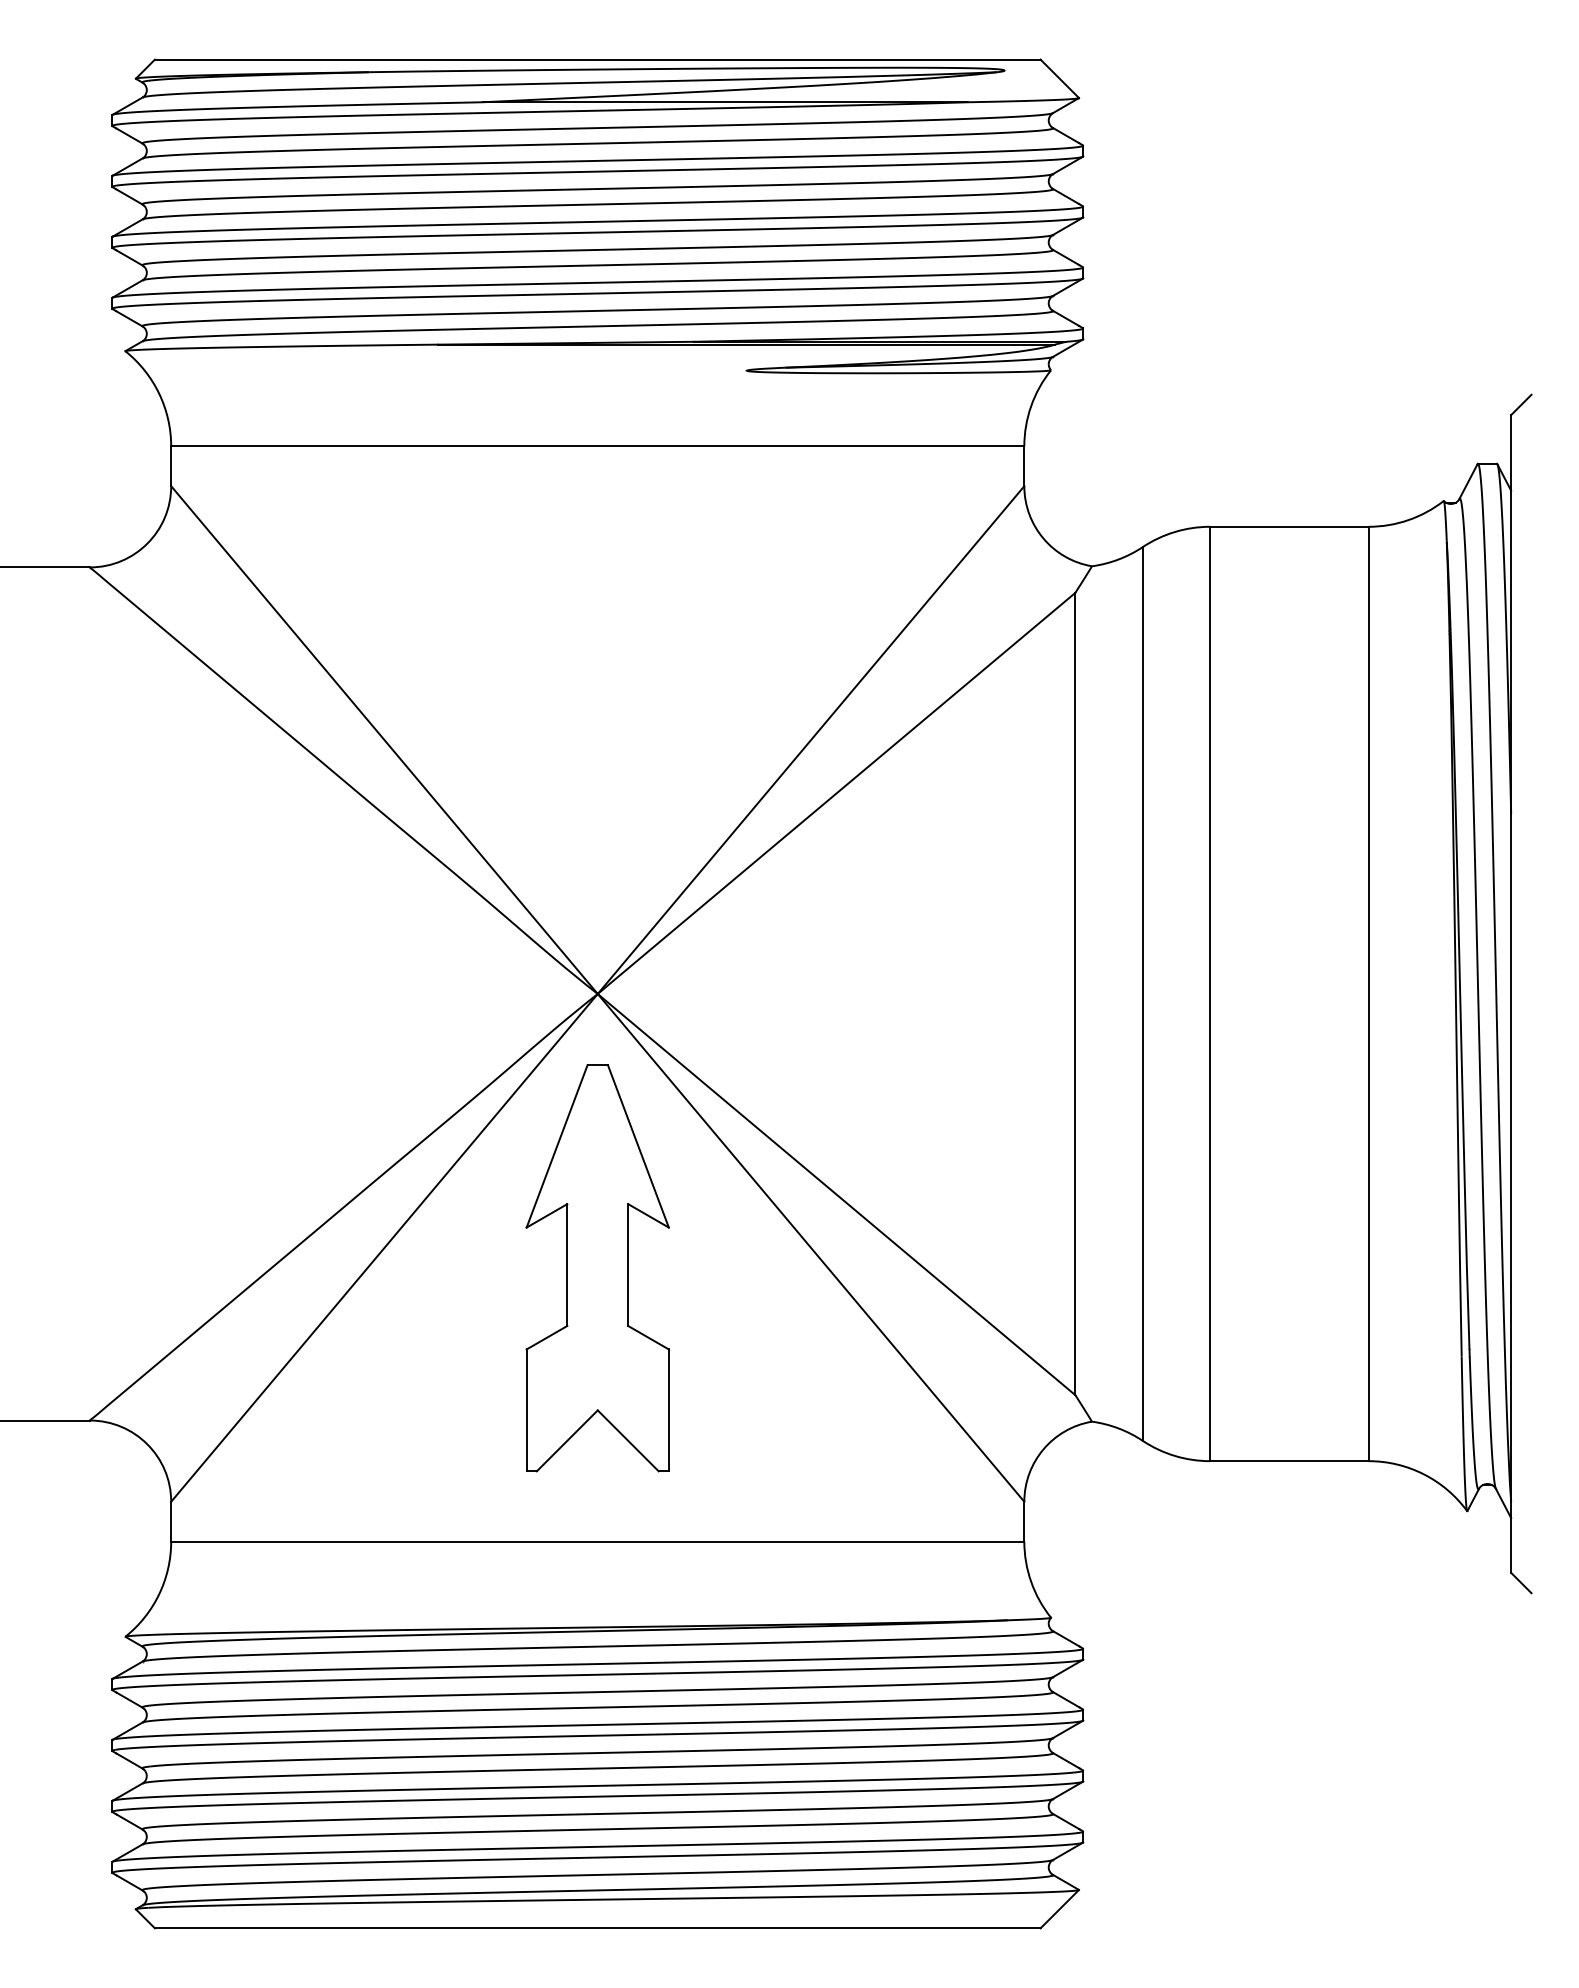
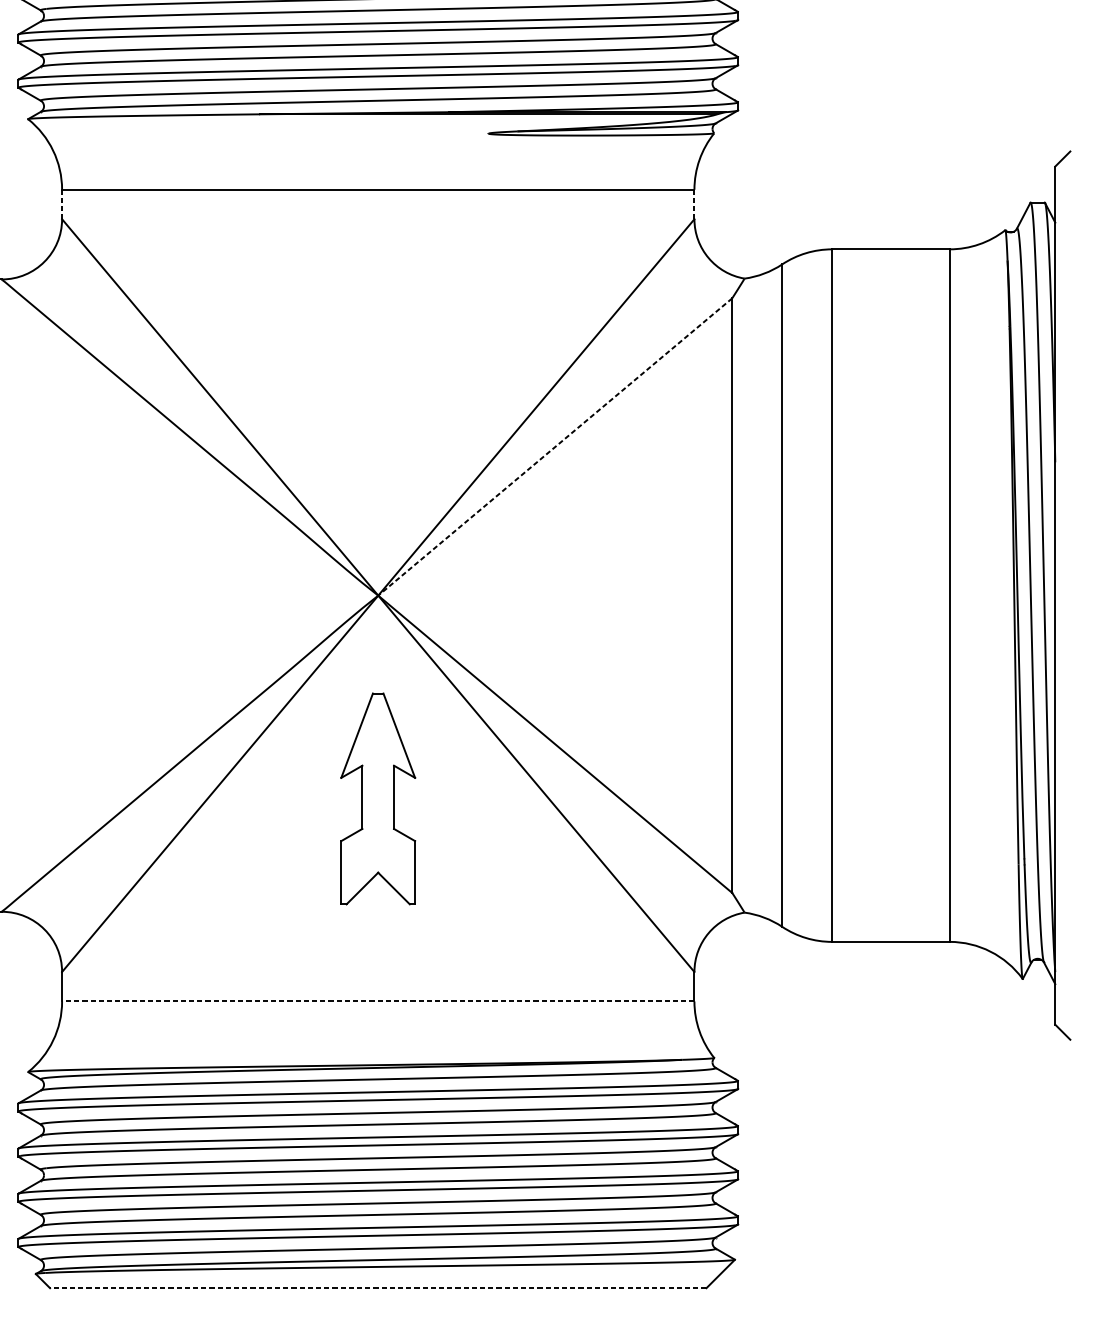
line: (171, 466) -> (62, 204), solid -> dashed
line: (1024, 466) -> (694, 204), solid -> dashed
line: (836, 793) -> (555, 447), solid -> dashed
part: (597, 1268) -> (378, 799), size x0.7
line: (597, 1541) -> (378, 1001), solid -> dashed
line: (597, 1928) -> (378, 1288), solid -> dashed

